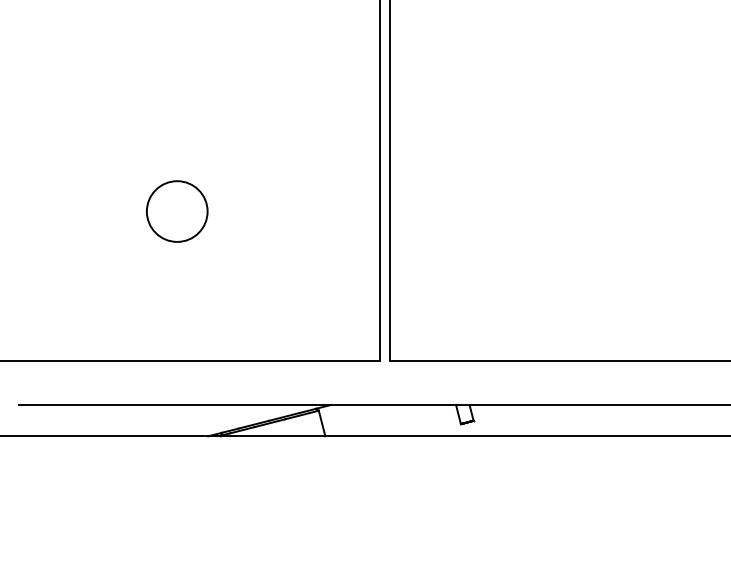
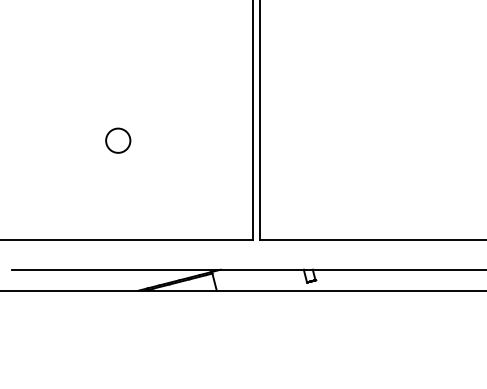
circle: (177, 210) -> (118, 140), size x0.6

